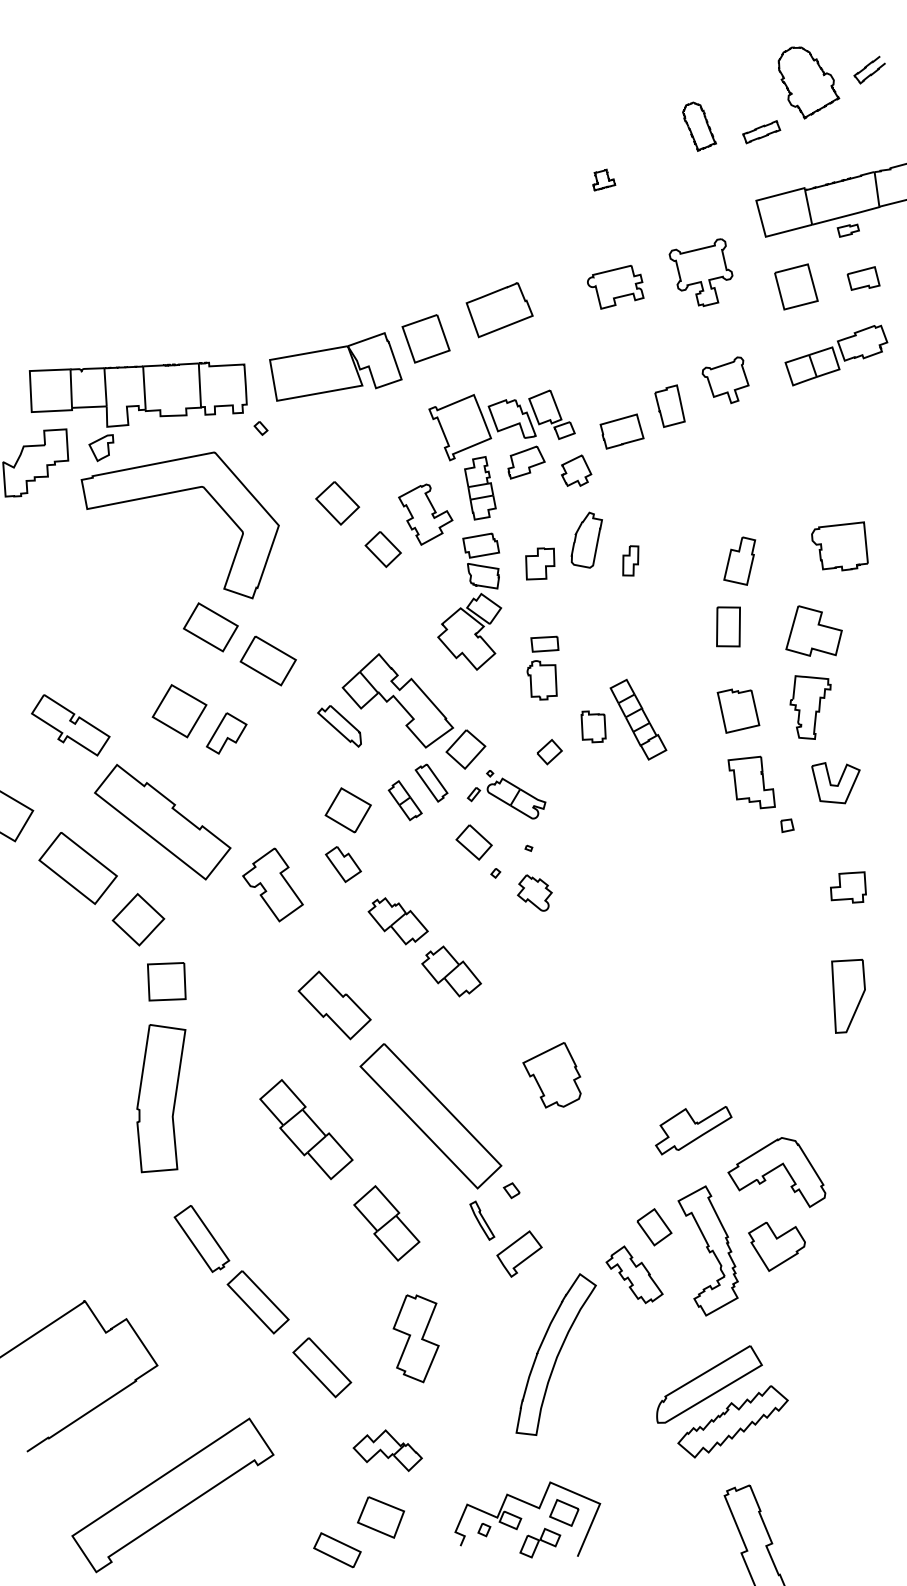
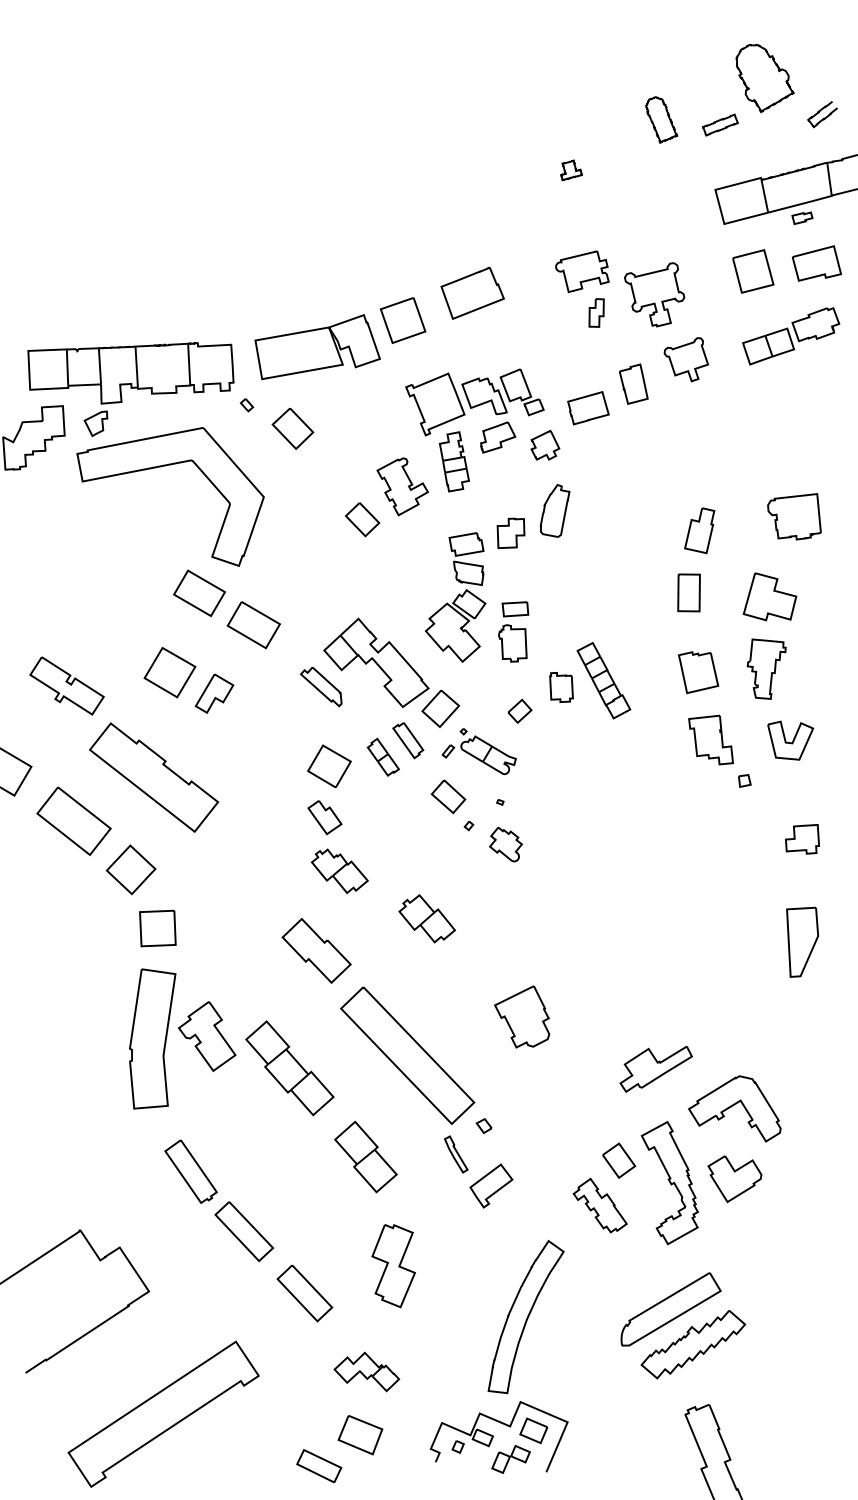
curve: (868, 66) -> (821, 111), moved
part: (700, 272) -> (654, 294), moved
part: (863, 278) -> (816, 263), size x1.6
part: (337, 503) -> (292, 428), moved
part: (630, 560) -> (596, 312), moved
part: (469, 601) -> (455, 597), moved
part: (272, 884) -> (206, 1036), moved
part: (397, 921) -> (339, 871), moved
part: (555, 1354) -> (525, 1316), moved

